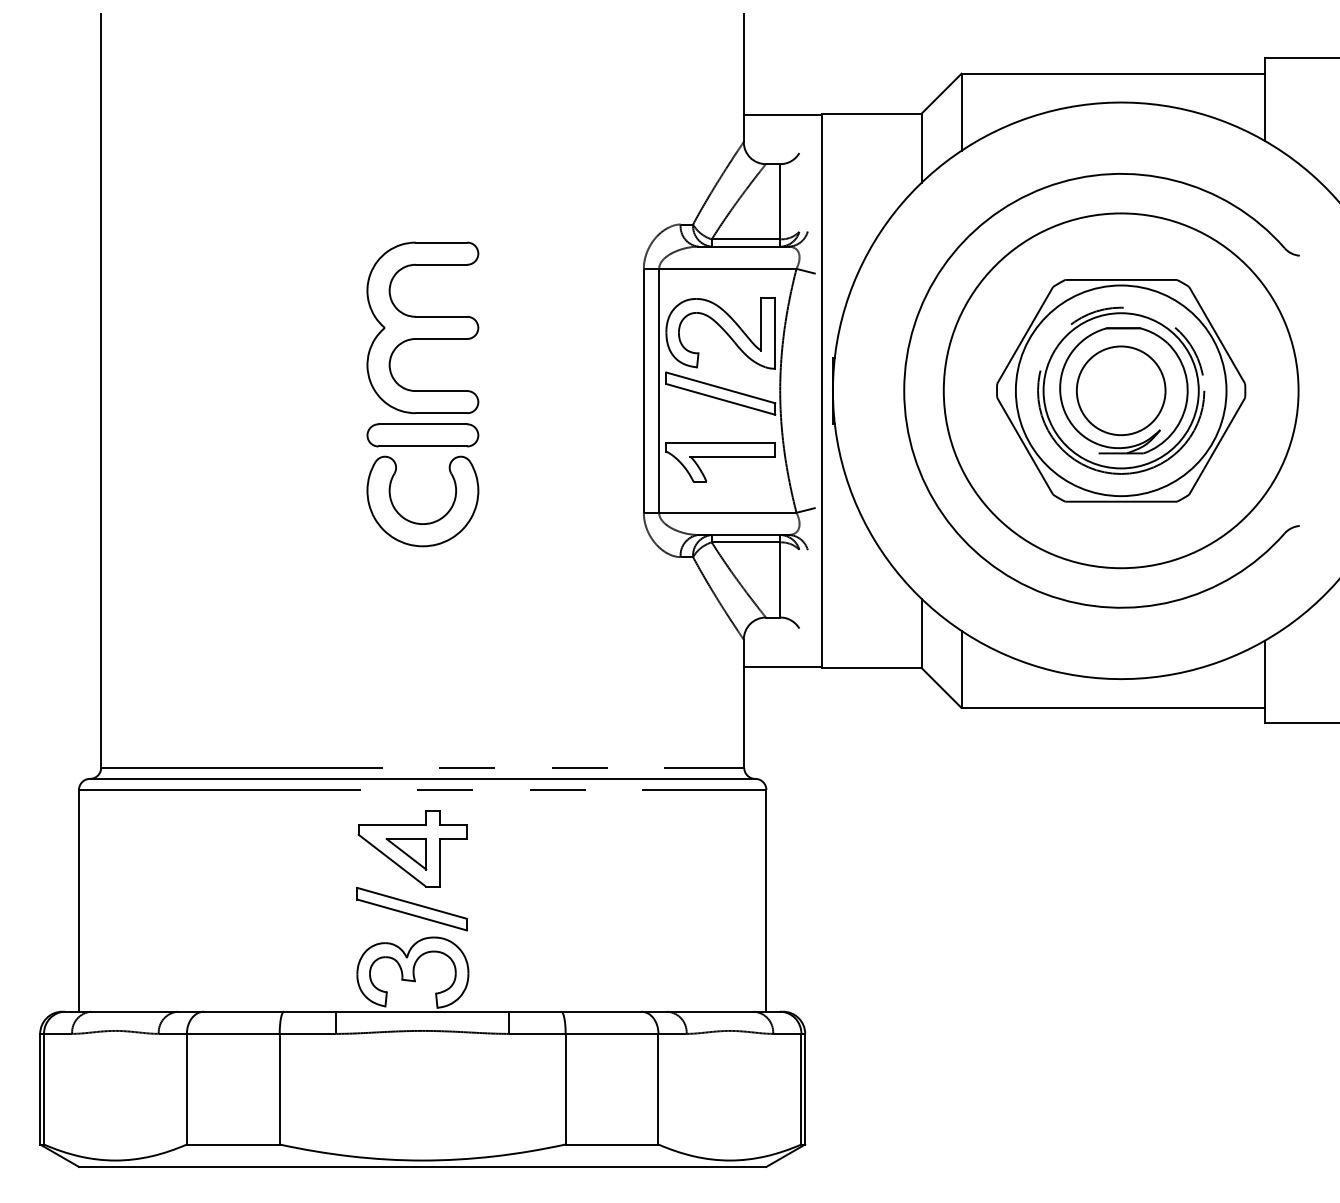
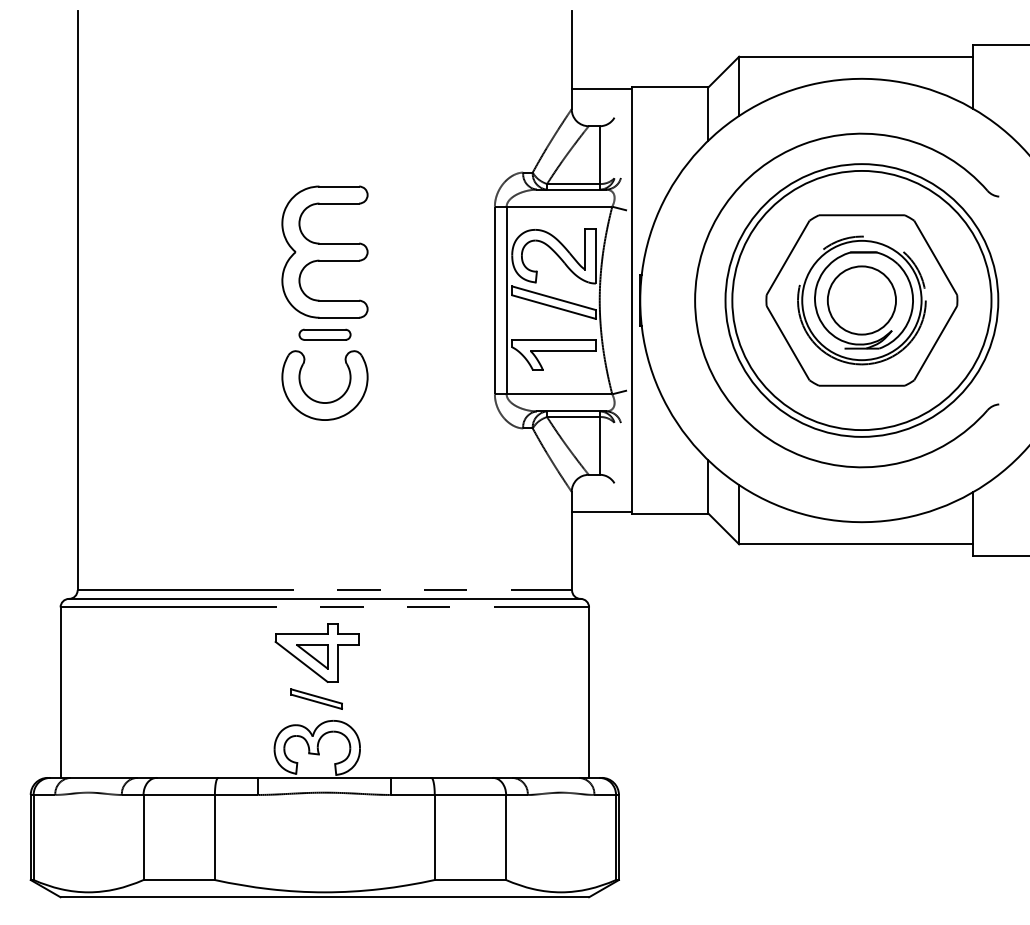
circle: (1120, 390) -> (861, 300), size x1.6
part: (422, 435) -> (324, 334), size x0.6
part: (411, 909) -> (316, 699), size x0.6

